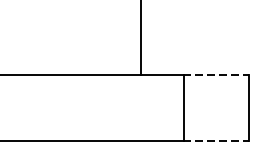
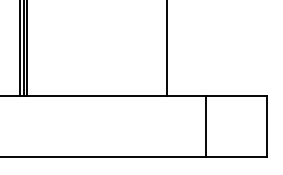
line: (217, 75) -> (237, 95), dashed -> solid
line: (217, 141) -> (237, 156), dashed -> solid

